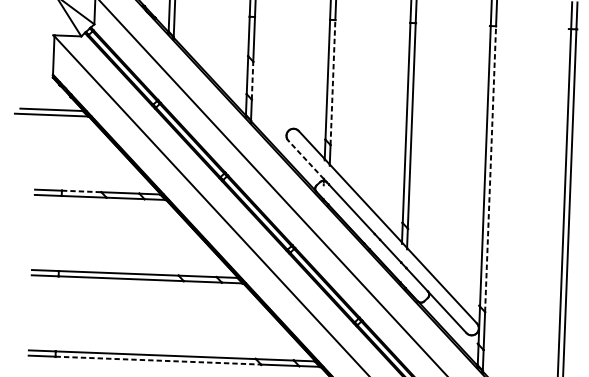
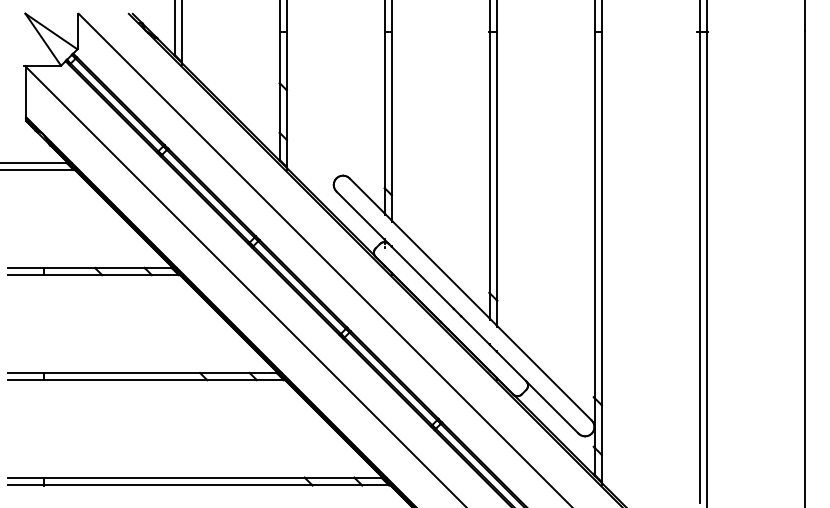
line: (252, 81) -> (286, 115), dashed -> solid
line: (332, 82) -> (391, 113), dashed -> solid
line: (306, 159) -> (360, 215), dashed -> solid
line: (490, 169) -> (601, 218), dashed -> solid
line: (81, 191) -> (69, 268), dashed -> solid
line: (158, 361) -> (178, 485), dashed -> solid

